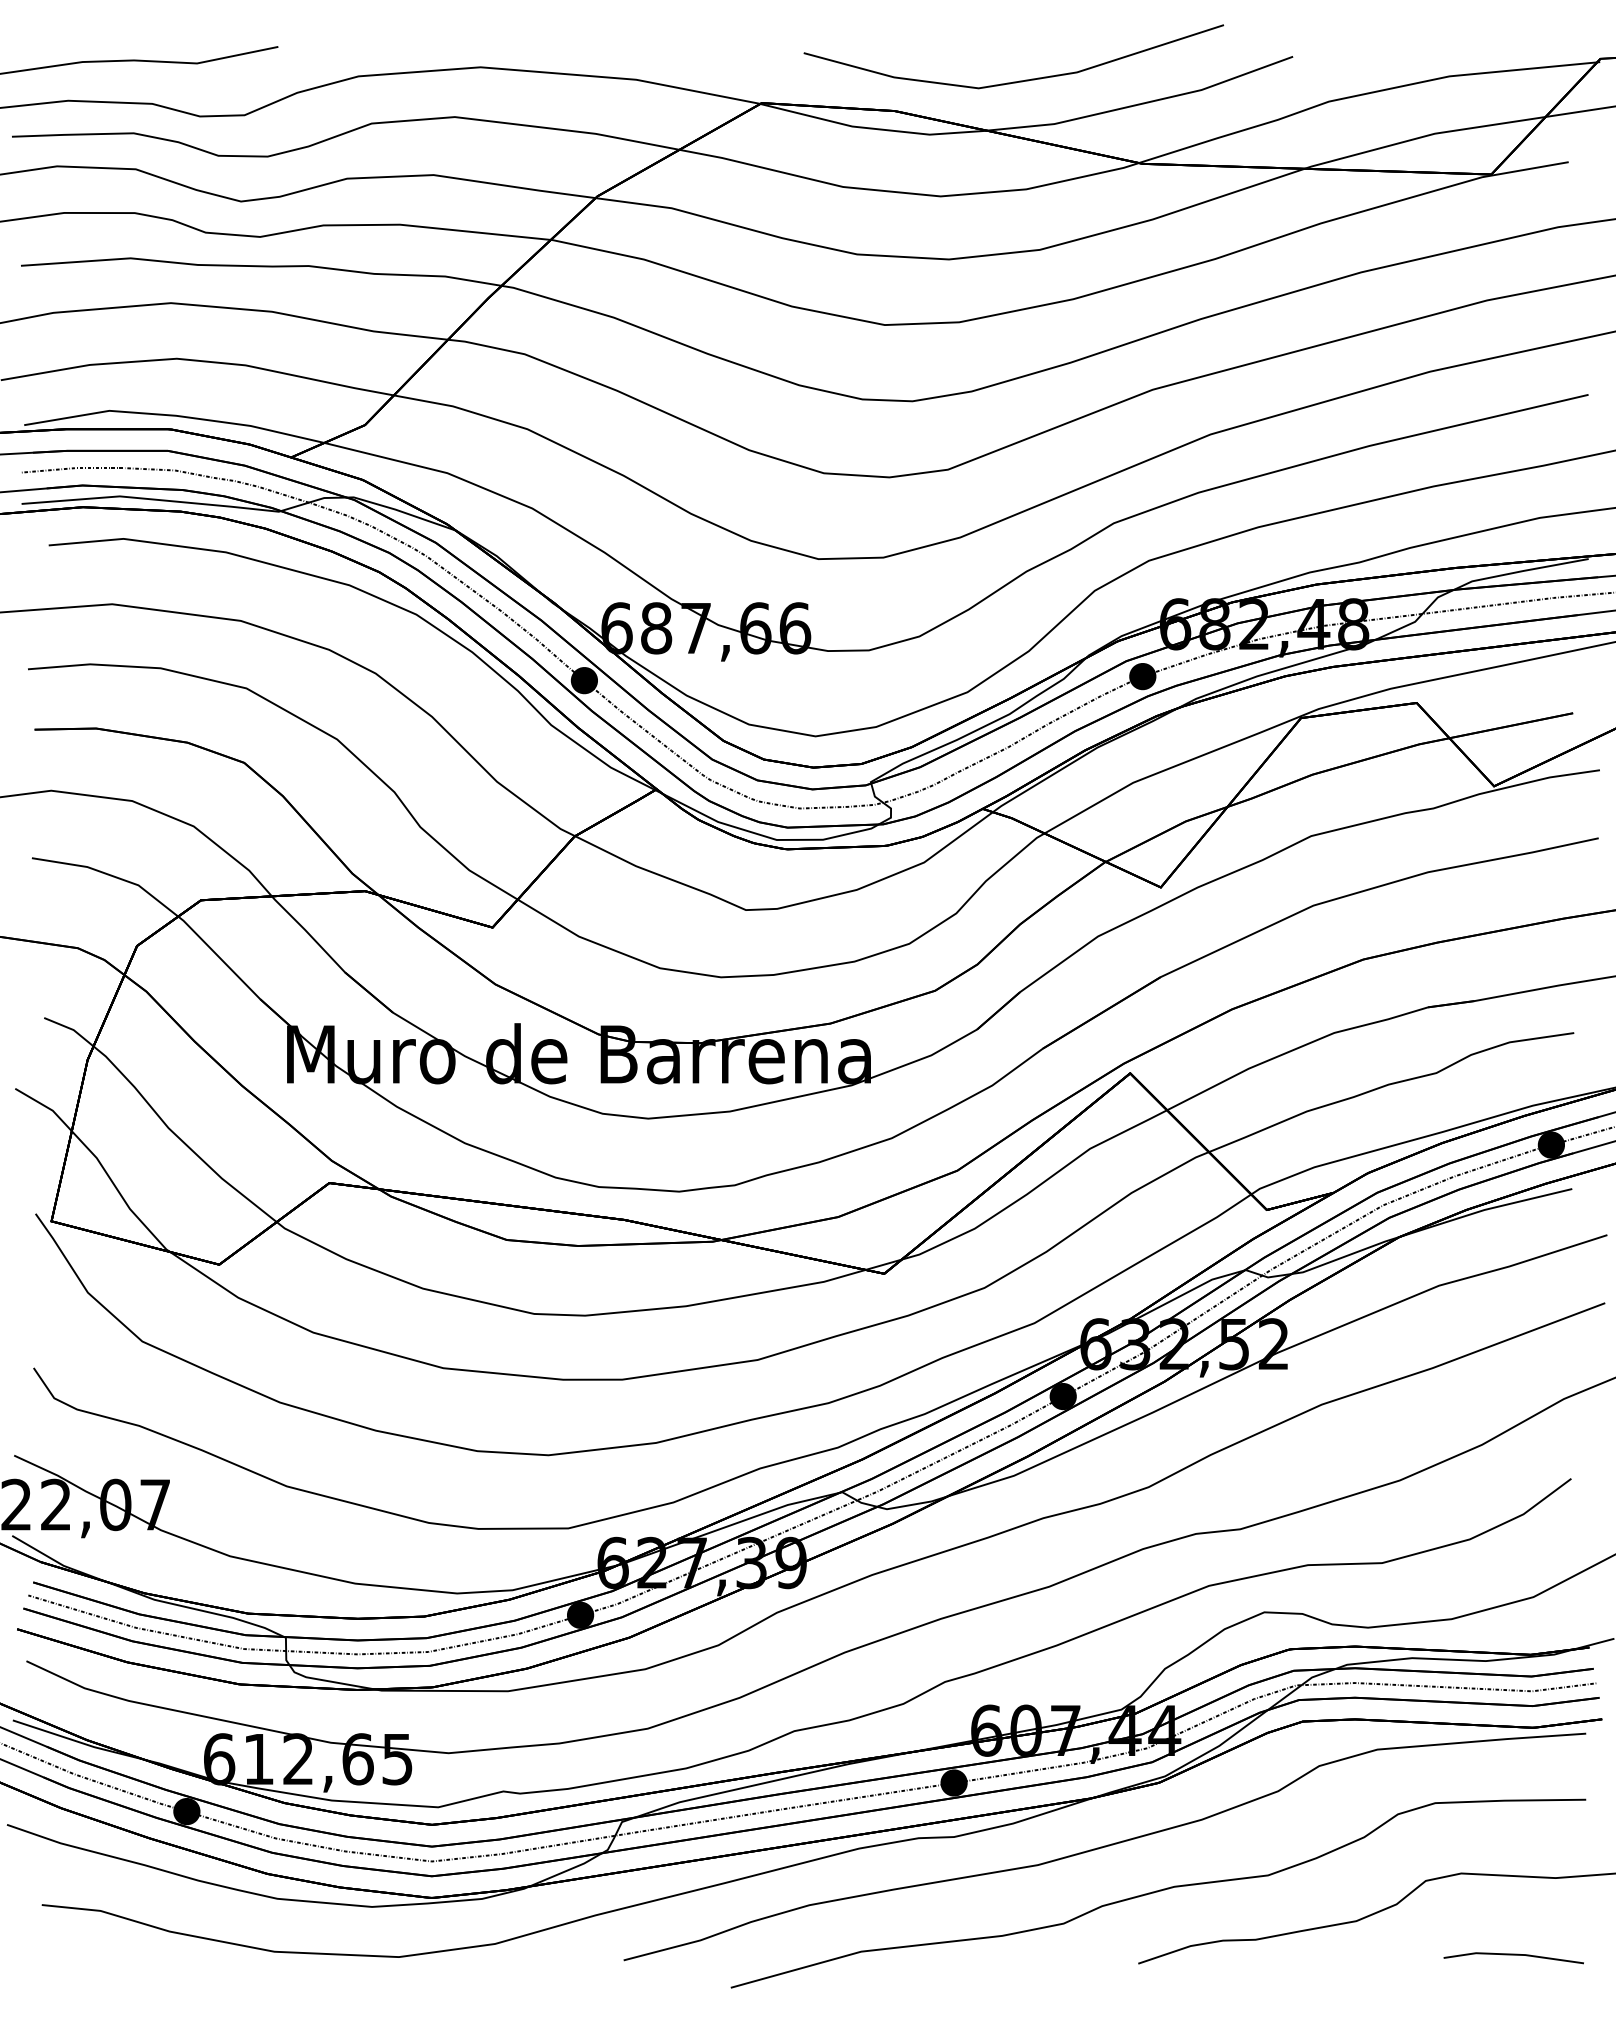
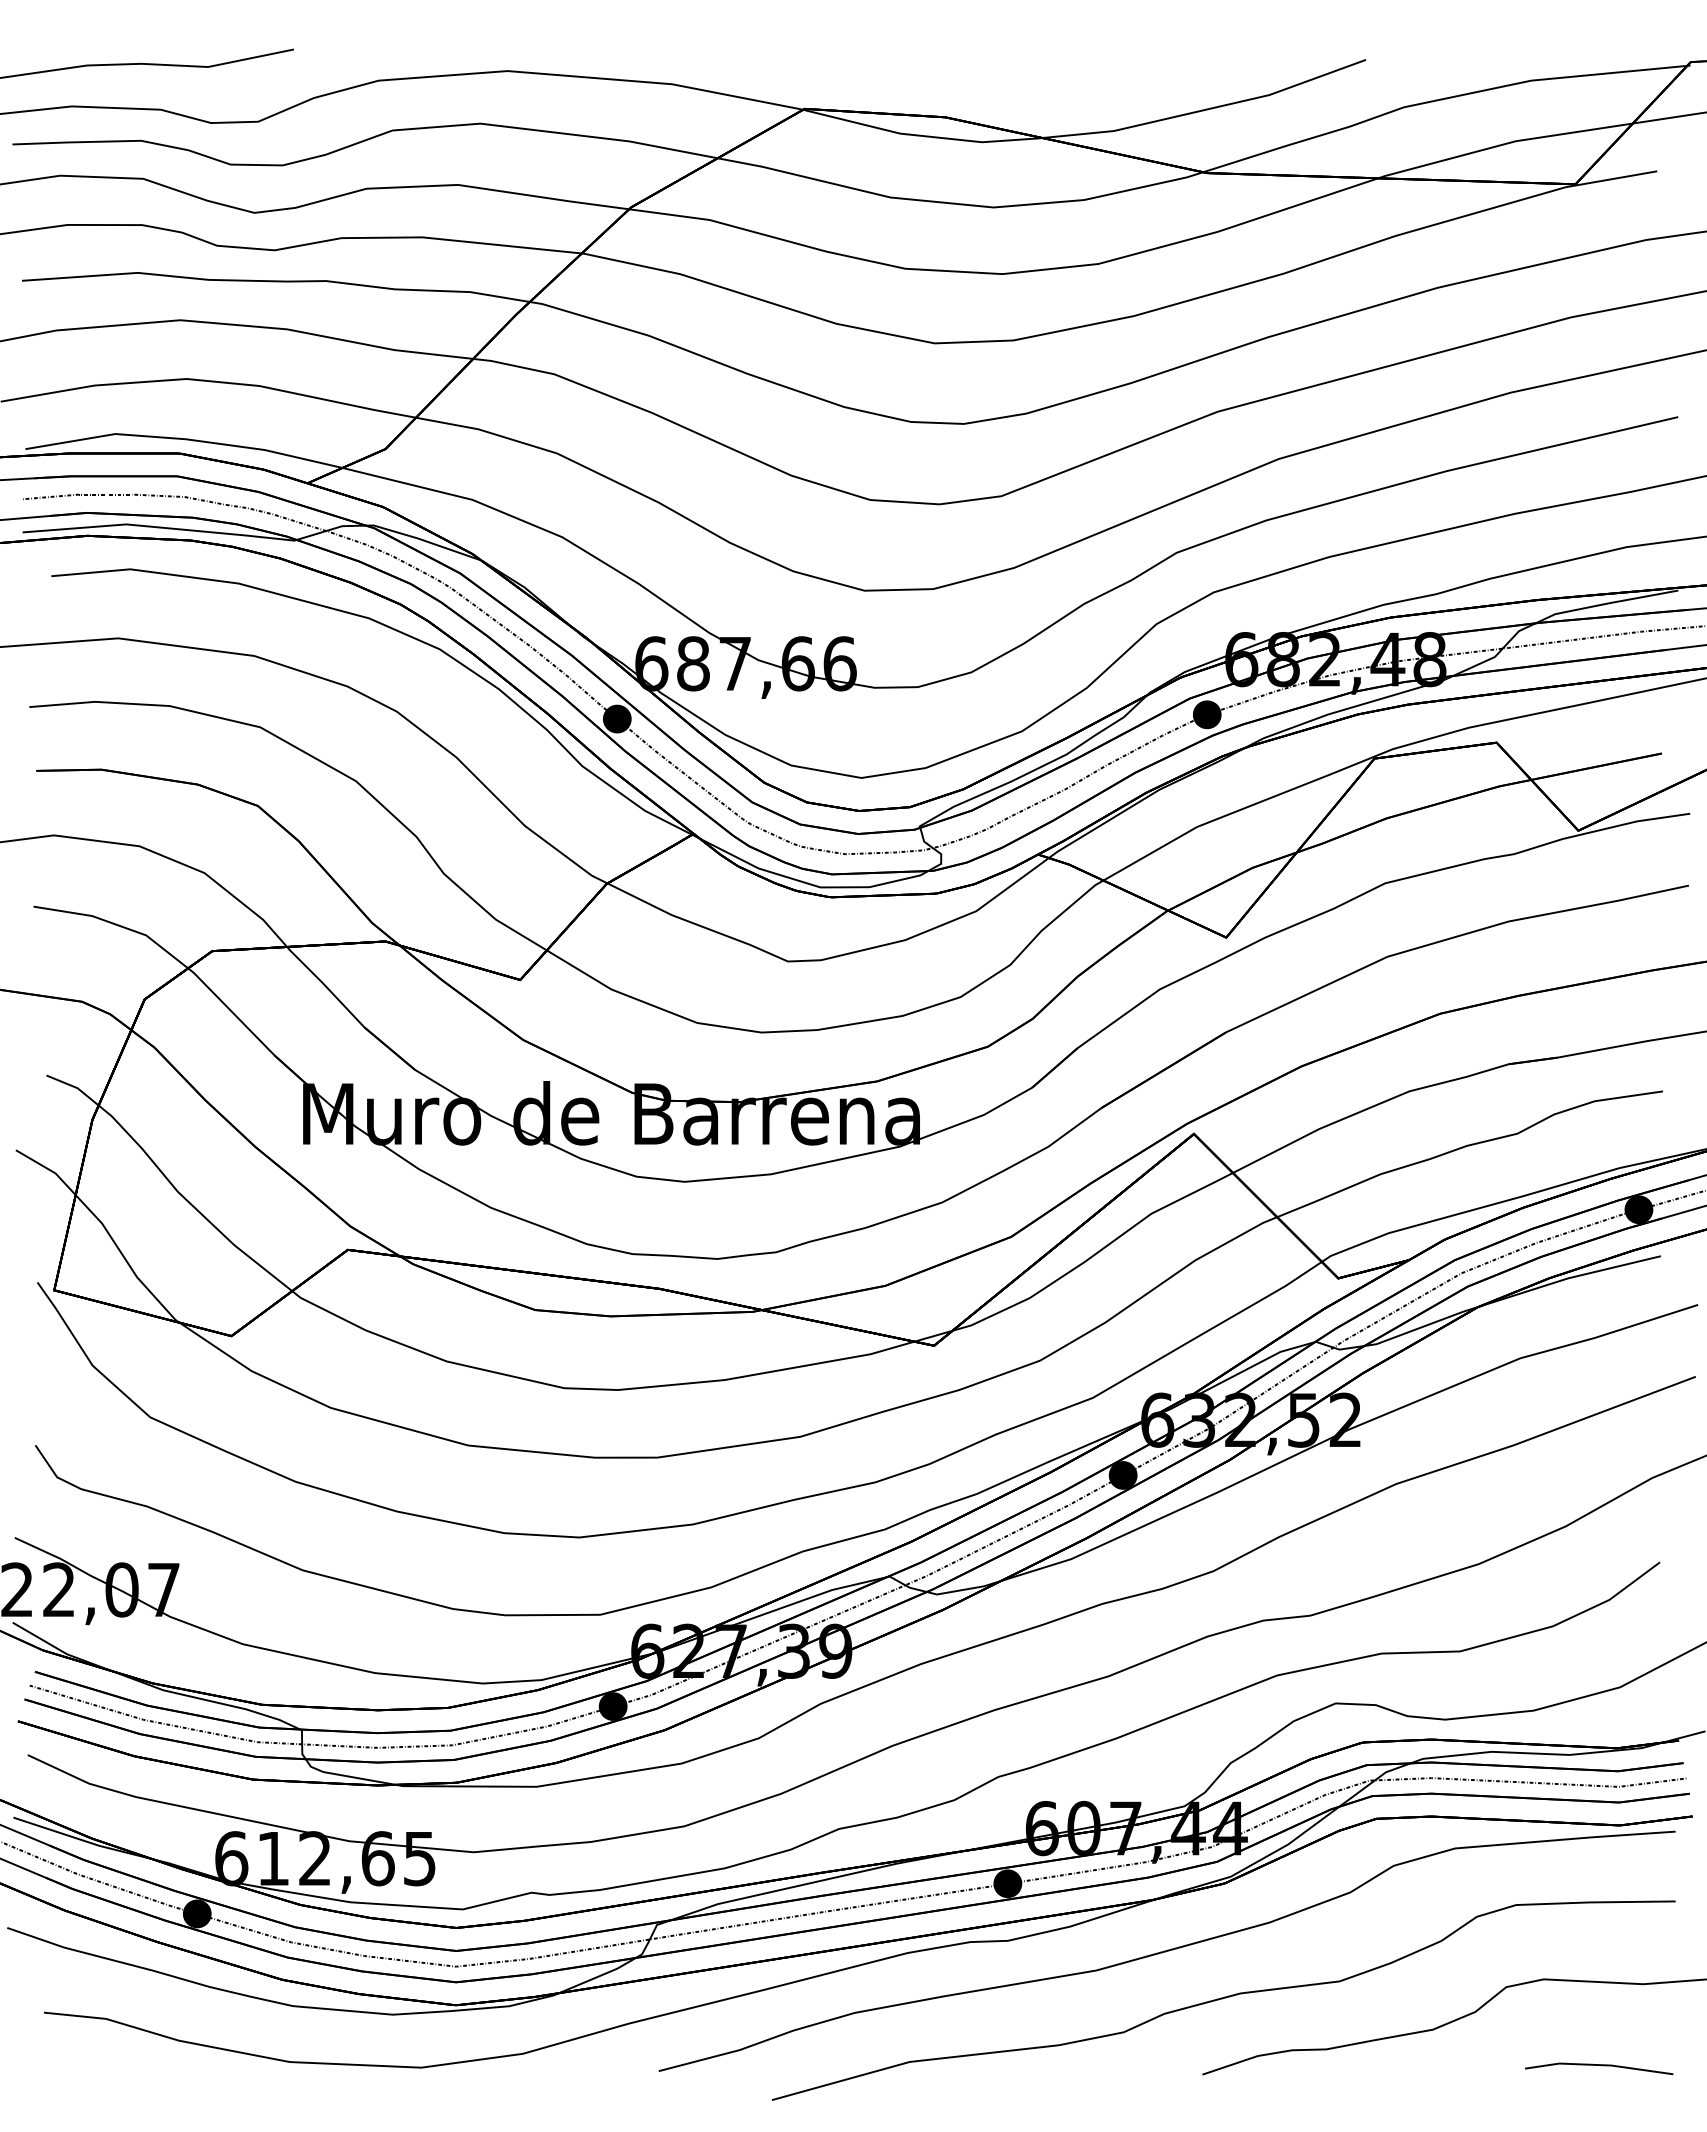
line: (1017, 80) -> (1074, 85), removed

